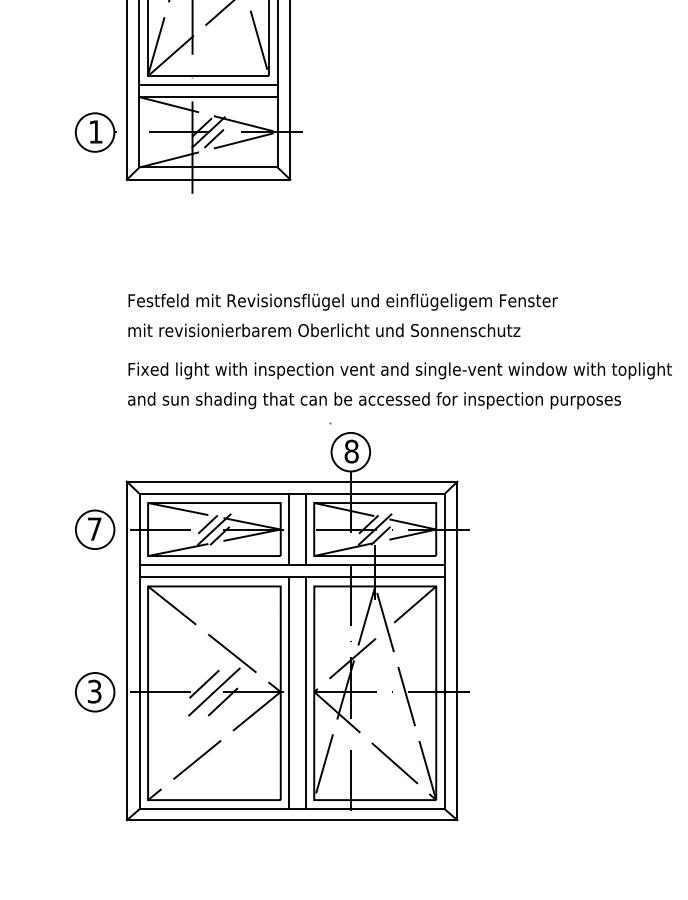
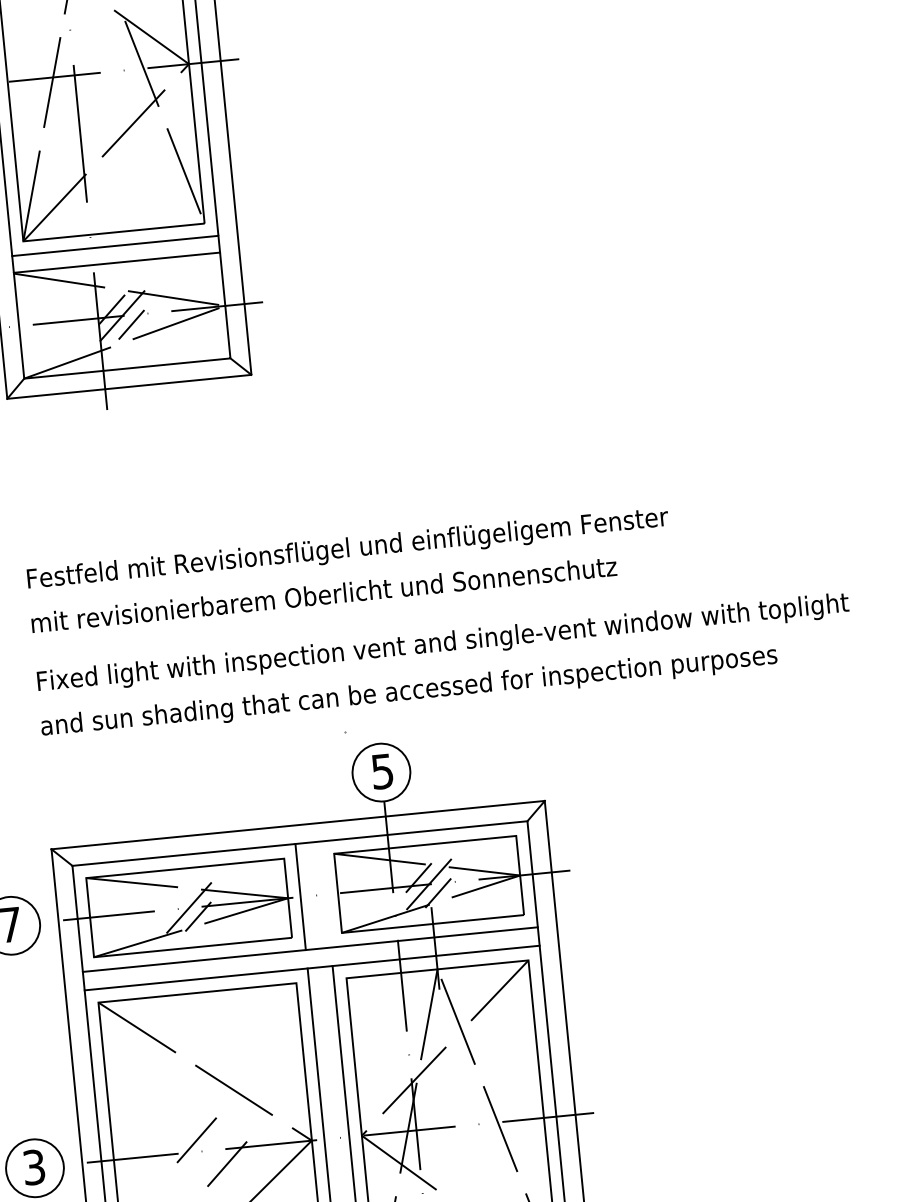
text: (351, 451) -> (382, 771), 8 -> 5
line: (207, 524) -> (178, 901), removed
line: (305, 529) -> (325, 894), removed
line: (214, 691) -> (212, 1149), removed

